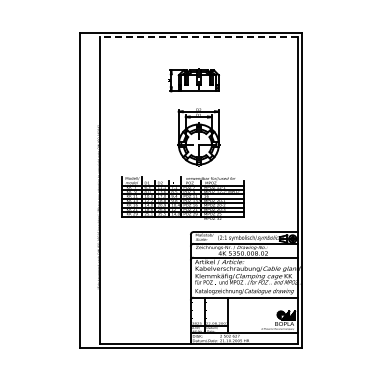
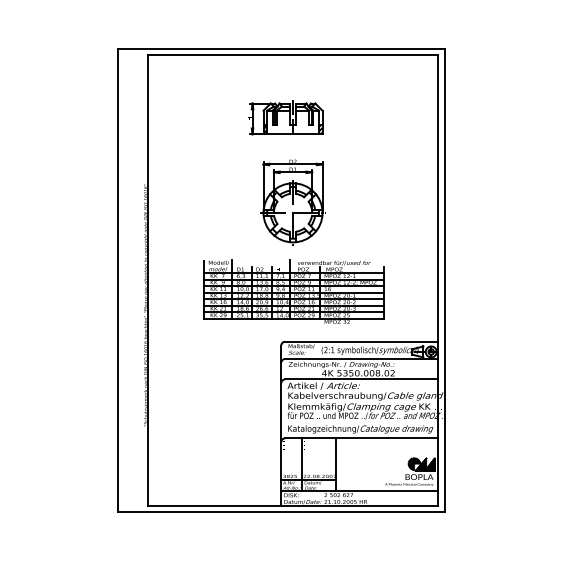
line: (198, 37) -> (292, 55), dashed -> solid
part: (182, 197) -> (292, 290), moved

